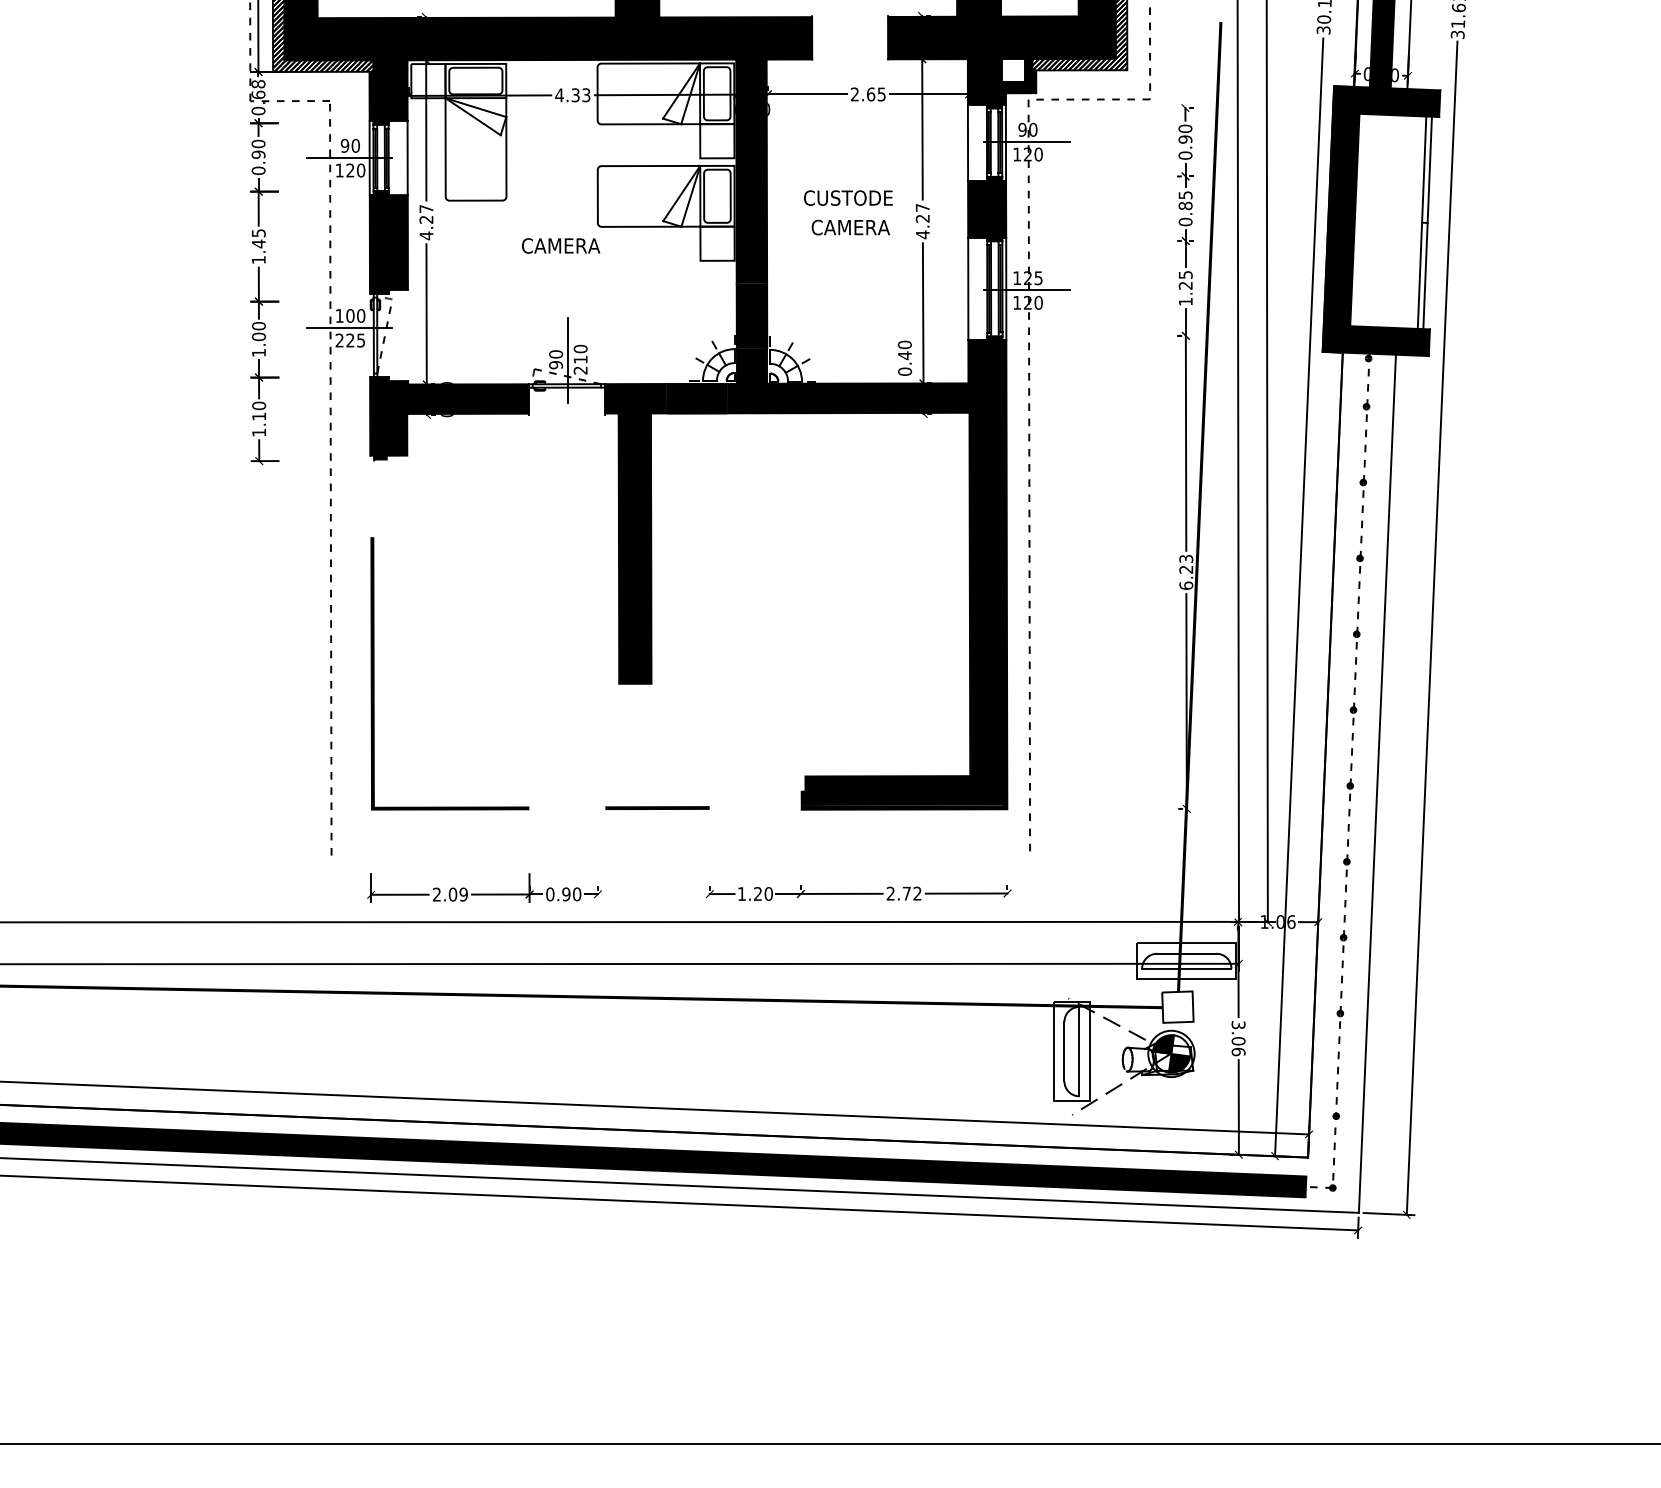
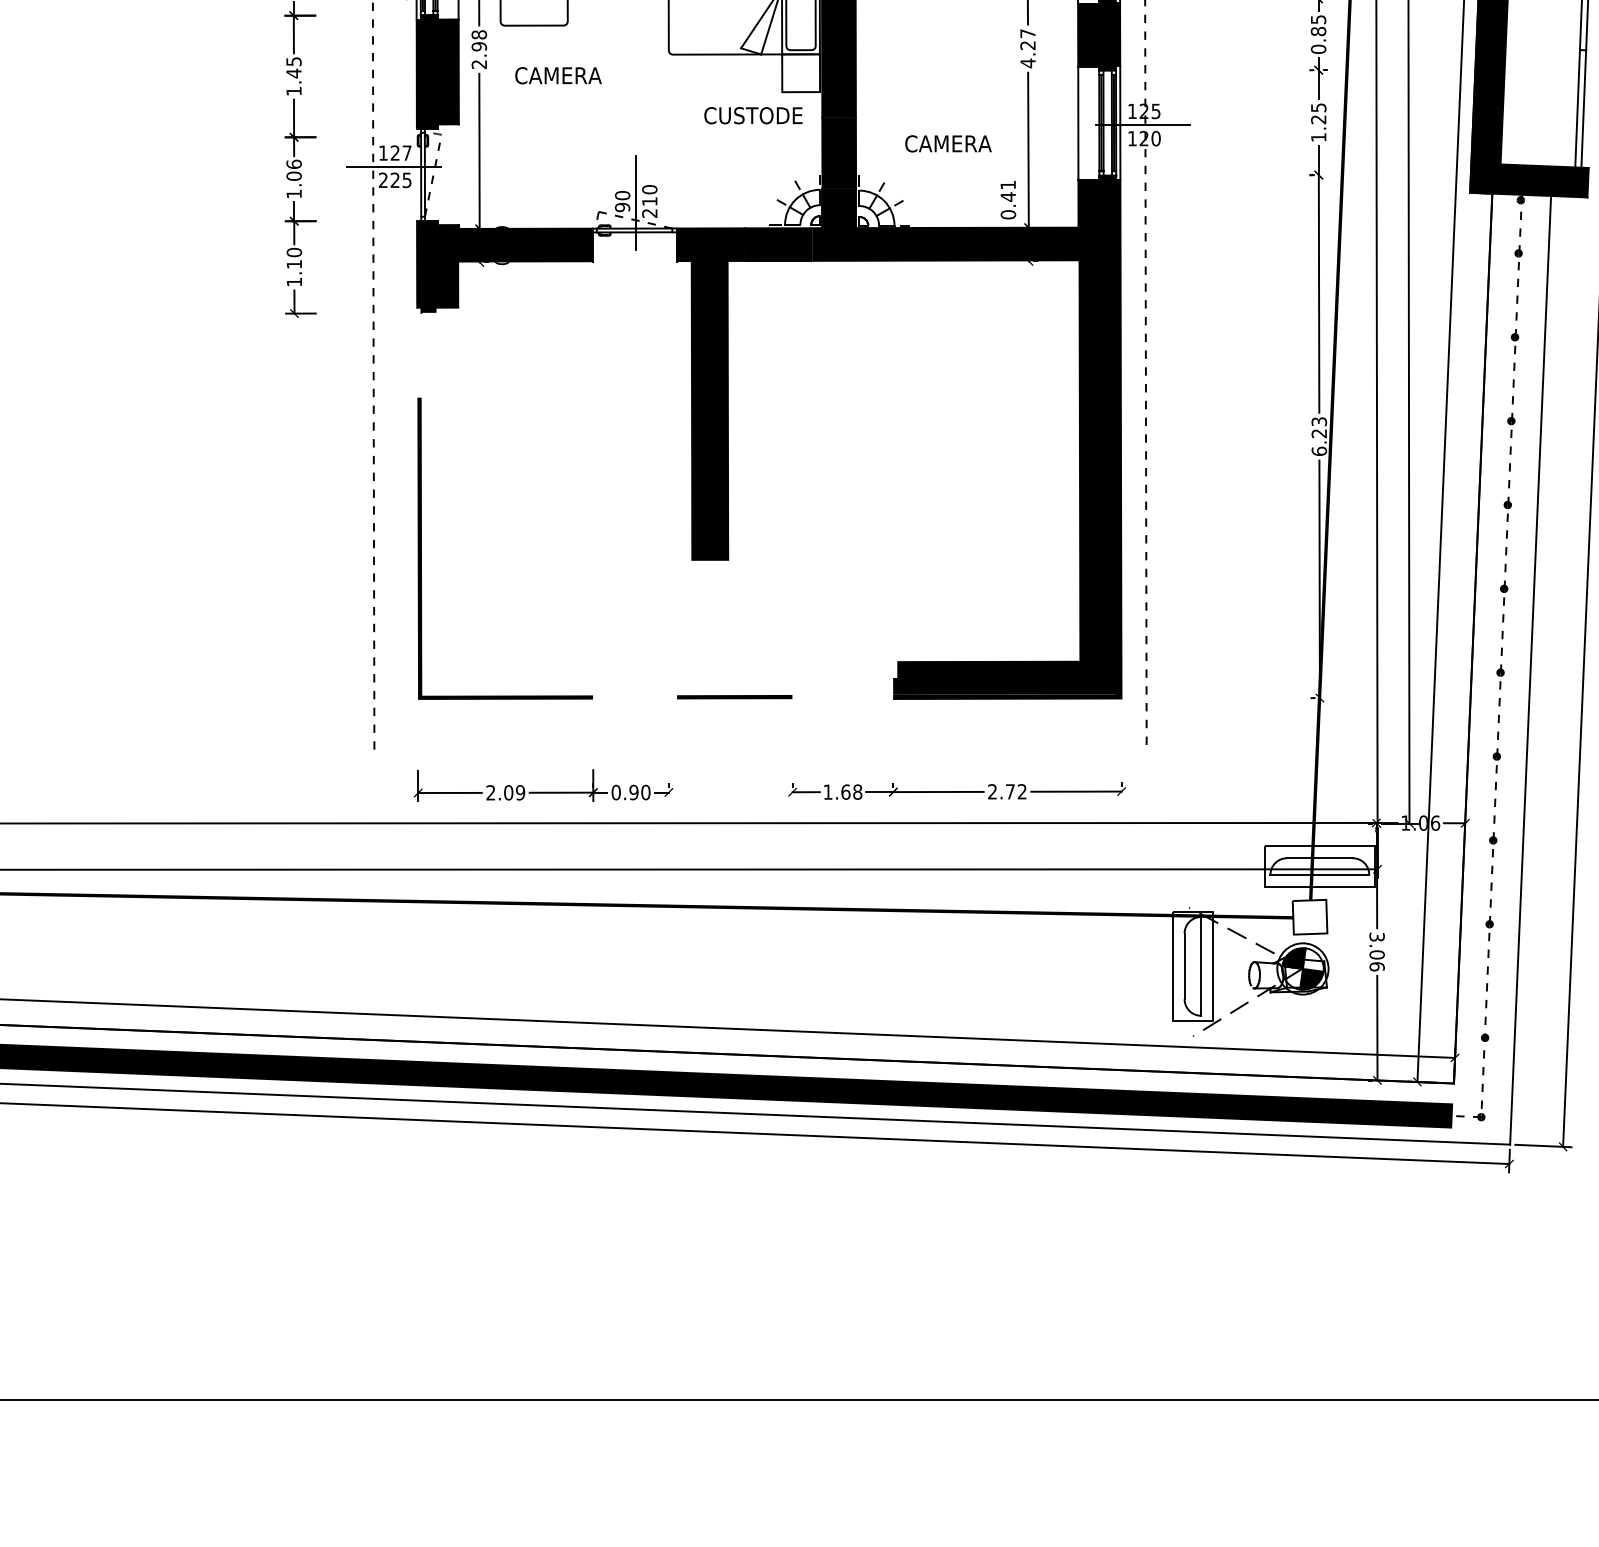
text: (848, 197) -> (753, 115), moved
text: (426, 222) -> (479, 49), 4.27 -> 2.98
text: (850, 227) -> (948, 143), moved
text: (561, 245) -> (558, 75), moved
text: (355, 315) -> (400, 152), 100 -> 127
text: (258, 325) -> (293, 163), 1.00 -> 1.06
text: (904, 344) -> (1007, 184), 0.40 -> 0.41
text: (763, 893) -> (851, 791), 1.20 -> 1.68

